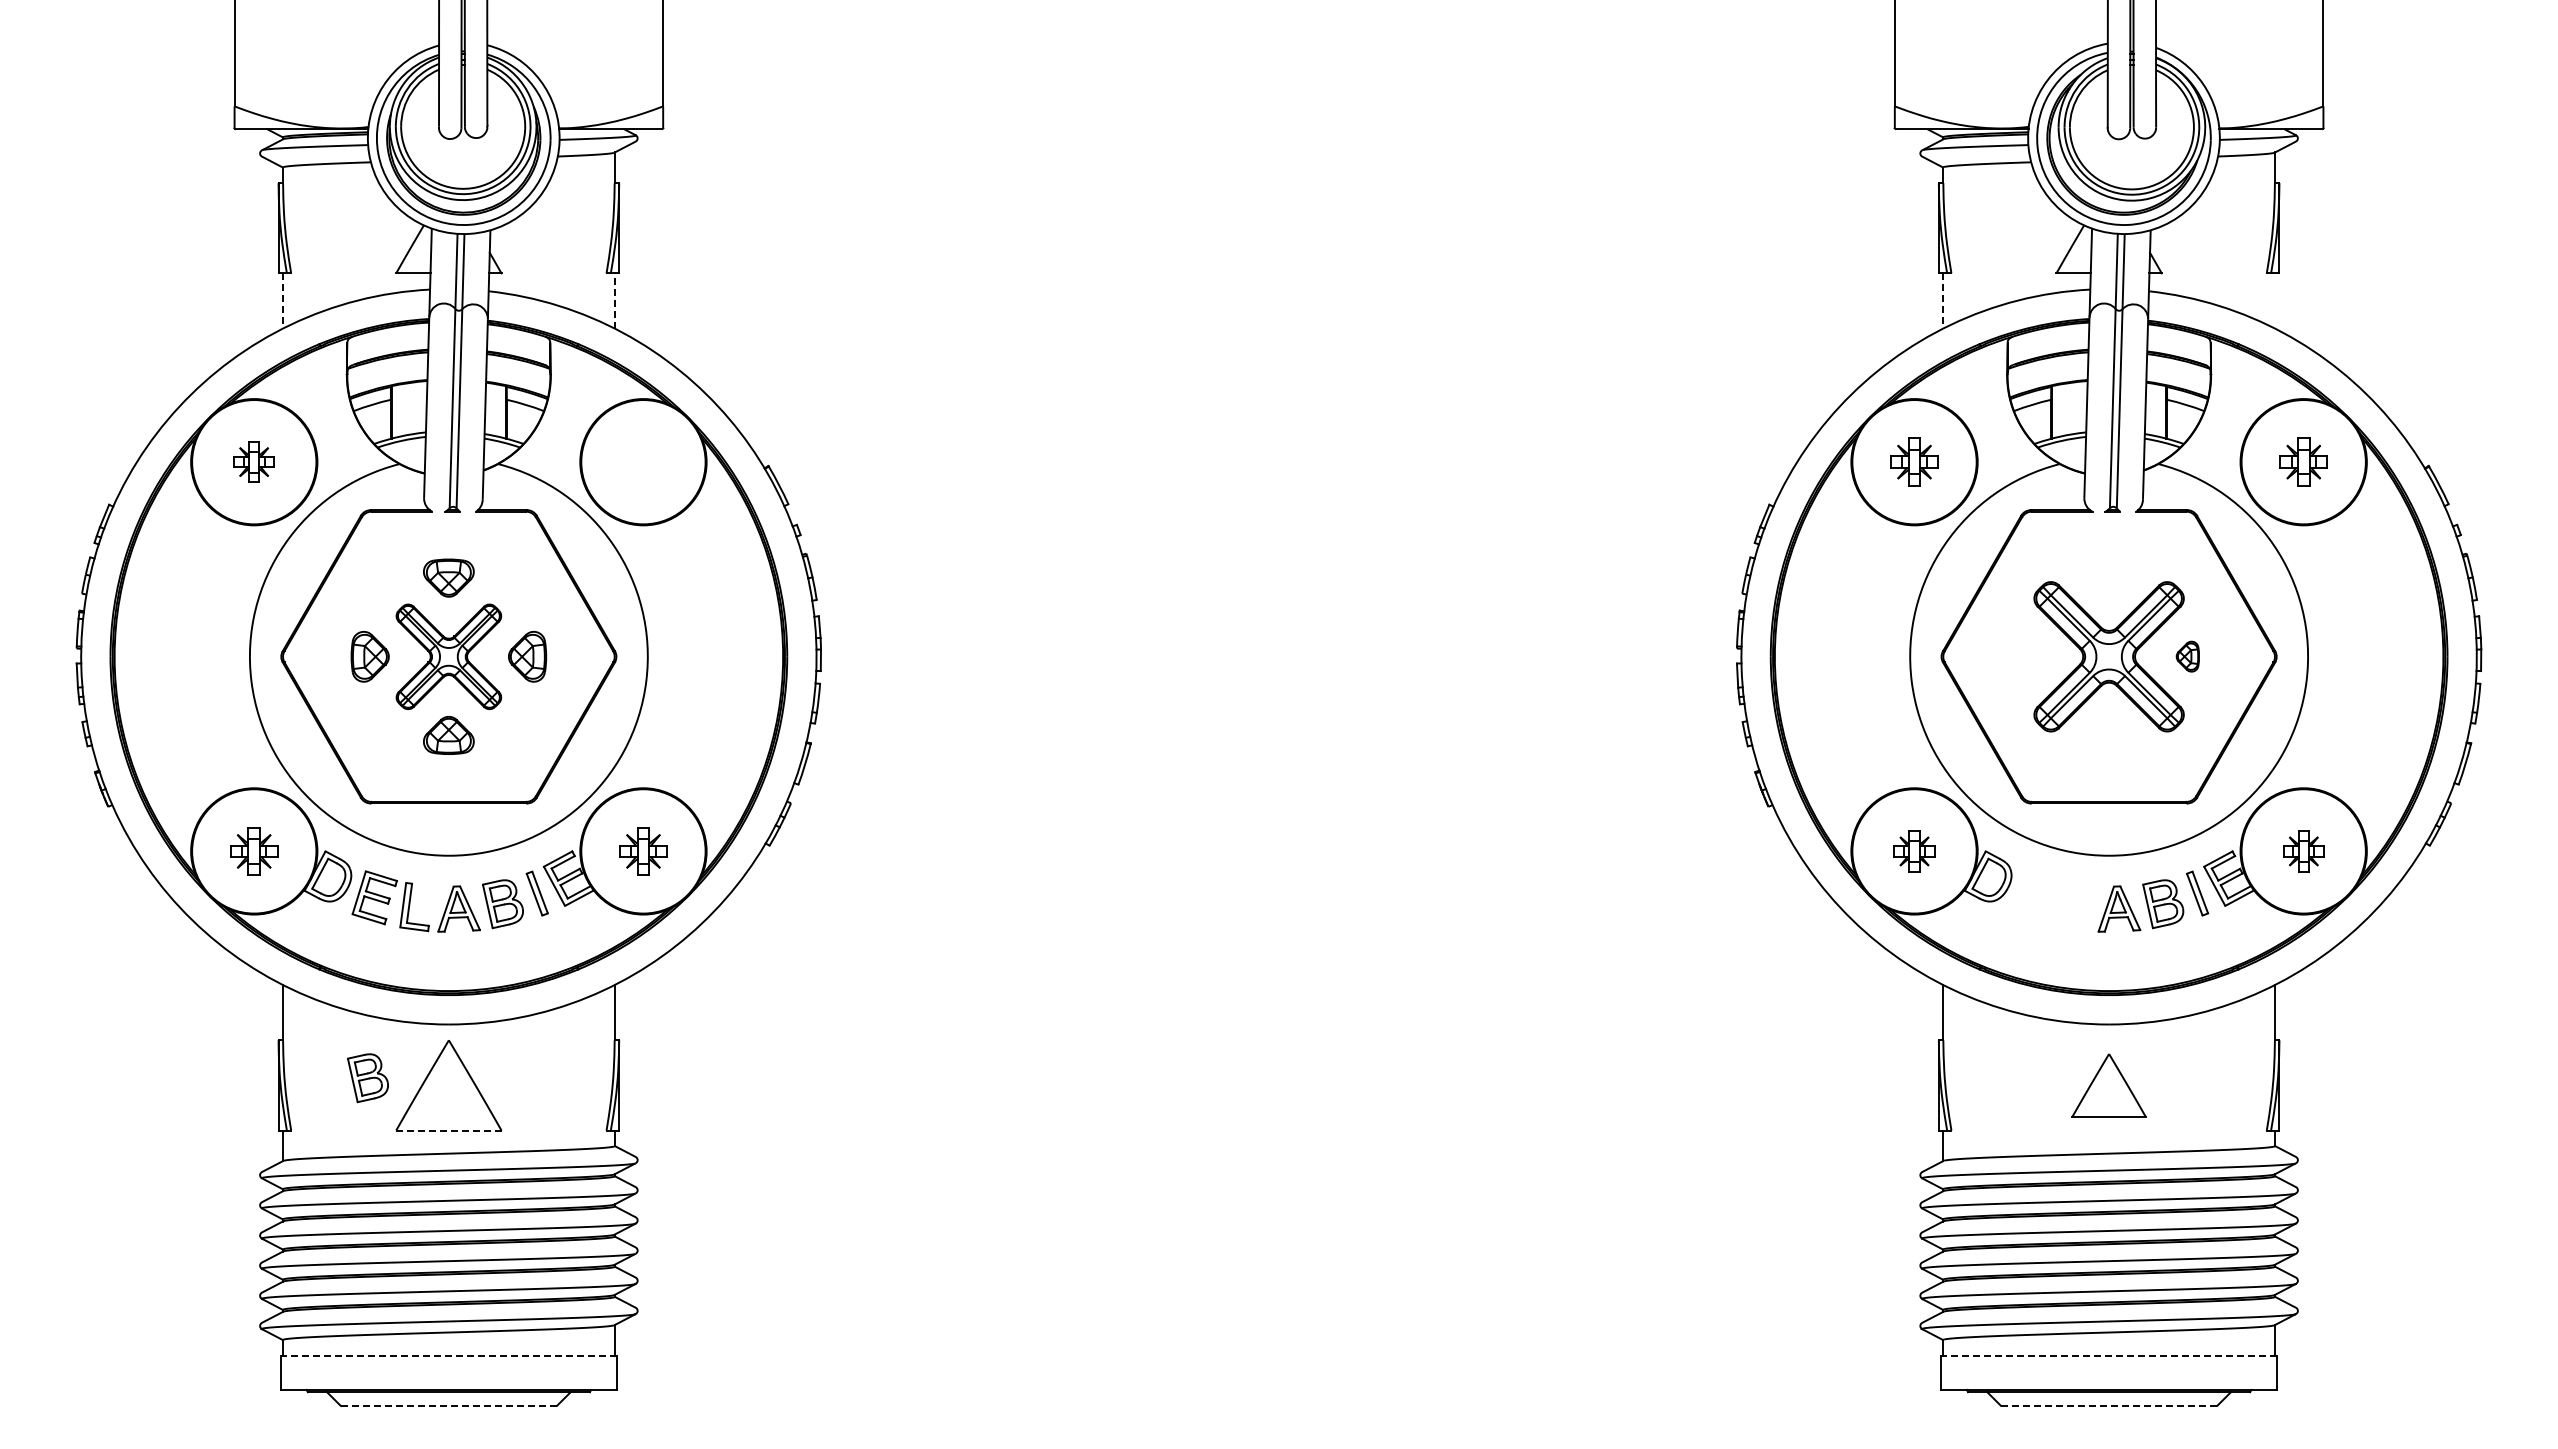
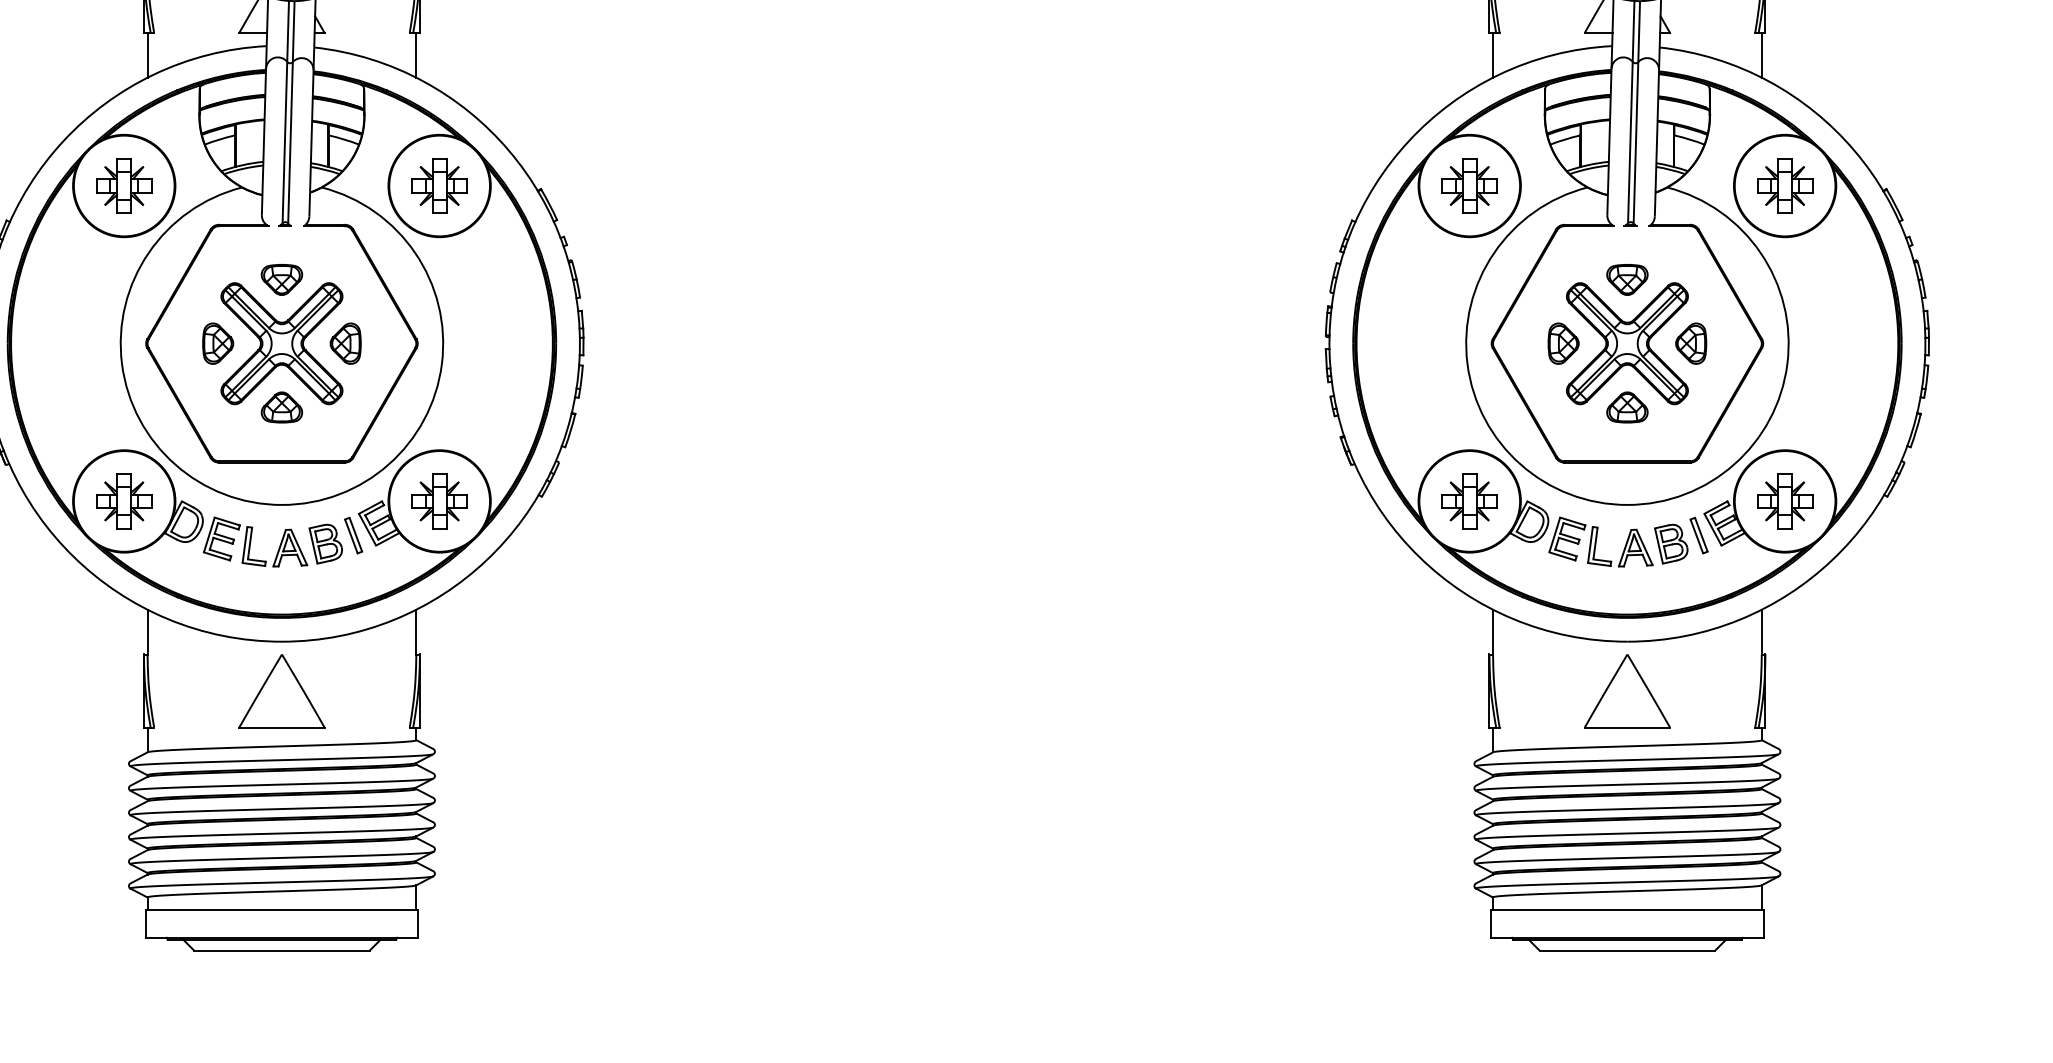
line: (283, 300) -> (147, 54), dashed -> solid
line: (614, 300) -> (416, 54), dashed -> solid
line: (1943, 300) -> (1493, 54), dashed -> solid
line: (2274, 300) -> (1761, 54), added
part: (253, 461) -> (123, 185), size x1.67
part: (643, 461) -> (439, 185), added
part: (1914, 461) -> (1469, 185), size x1.43
part: (2303, 461) -> (1784, 185), size x1.43
part: (2108, 577) -> (1626, 279), added
part: (448, 656) -> (281, 343), size x1.43
part: (2030, 656) -> (1563, 343), added
part: (2187, 656) -> (1690, 343), size x1.67
part: (2108, 735) -> (1626, 407), added
part: (253, 851) -> (123, 501), size x1.43
part: (643, 851) -> (439, 501), size x1.43
part: (1914, 851) -> (1469, 501), size x1.67
part: (2303, 851) -> (1784, 501), size x1.67
part: (2050, 901) -> (1579, 542), added
part: (367, 1078) -> (216, 685), removed
part: (2108, 1085) -> (1626, 691), size x1.43
line: (448, 1130) -> (281, 727), dashed -> solid
line: (448, 1356) -> (281, 910), dashed -> solid
line: (2108, 1356) -> (1626, 910), dashed -> solid
line: (448, 1405) -> (281, 950), dashed -> solid
line: (2108, 1405) -> (1626, 950), dashed -> solid

